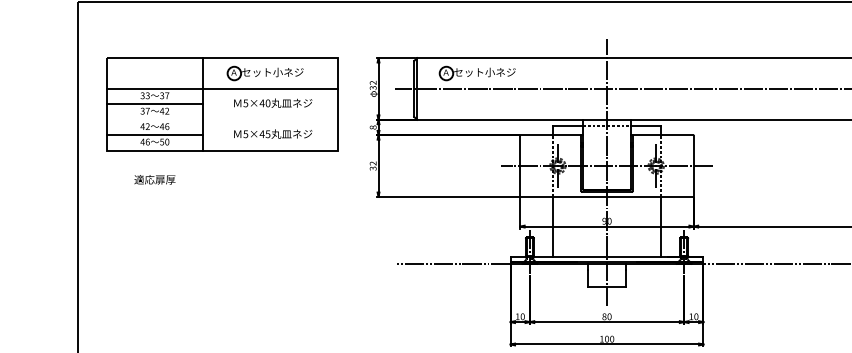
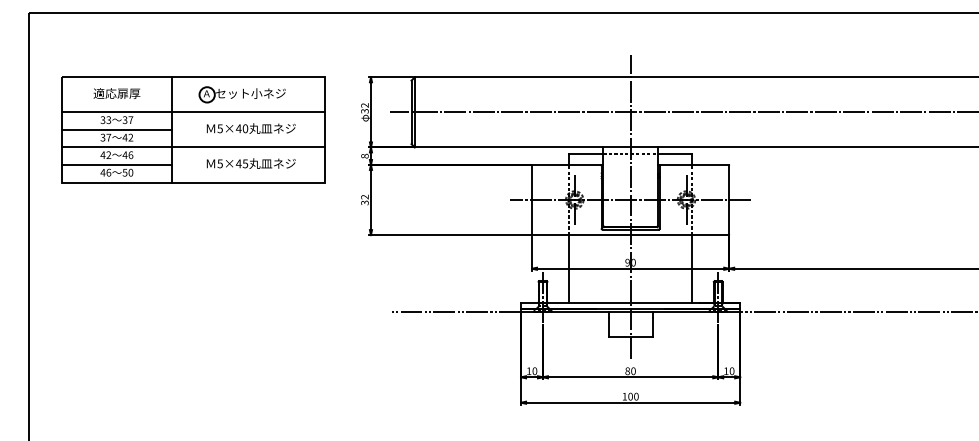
part: (476, 73) -> (482, 94), removed
line: (222, 119) -> (193, 147), added
text: (154, 179) -> (116, 93), moved

